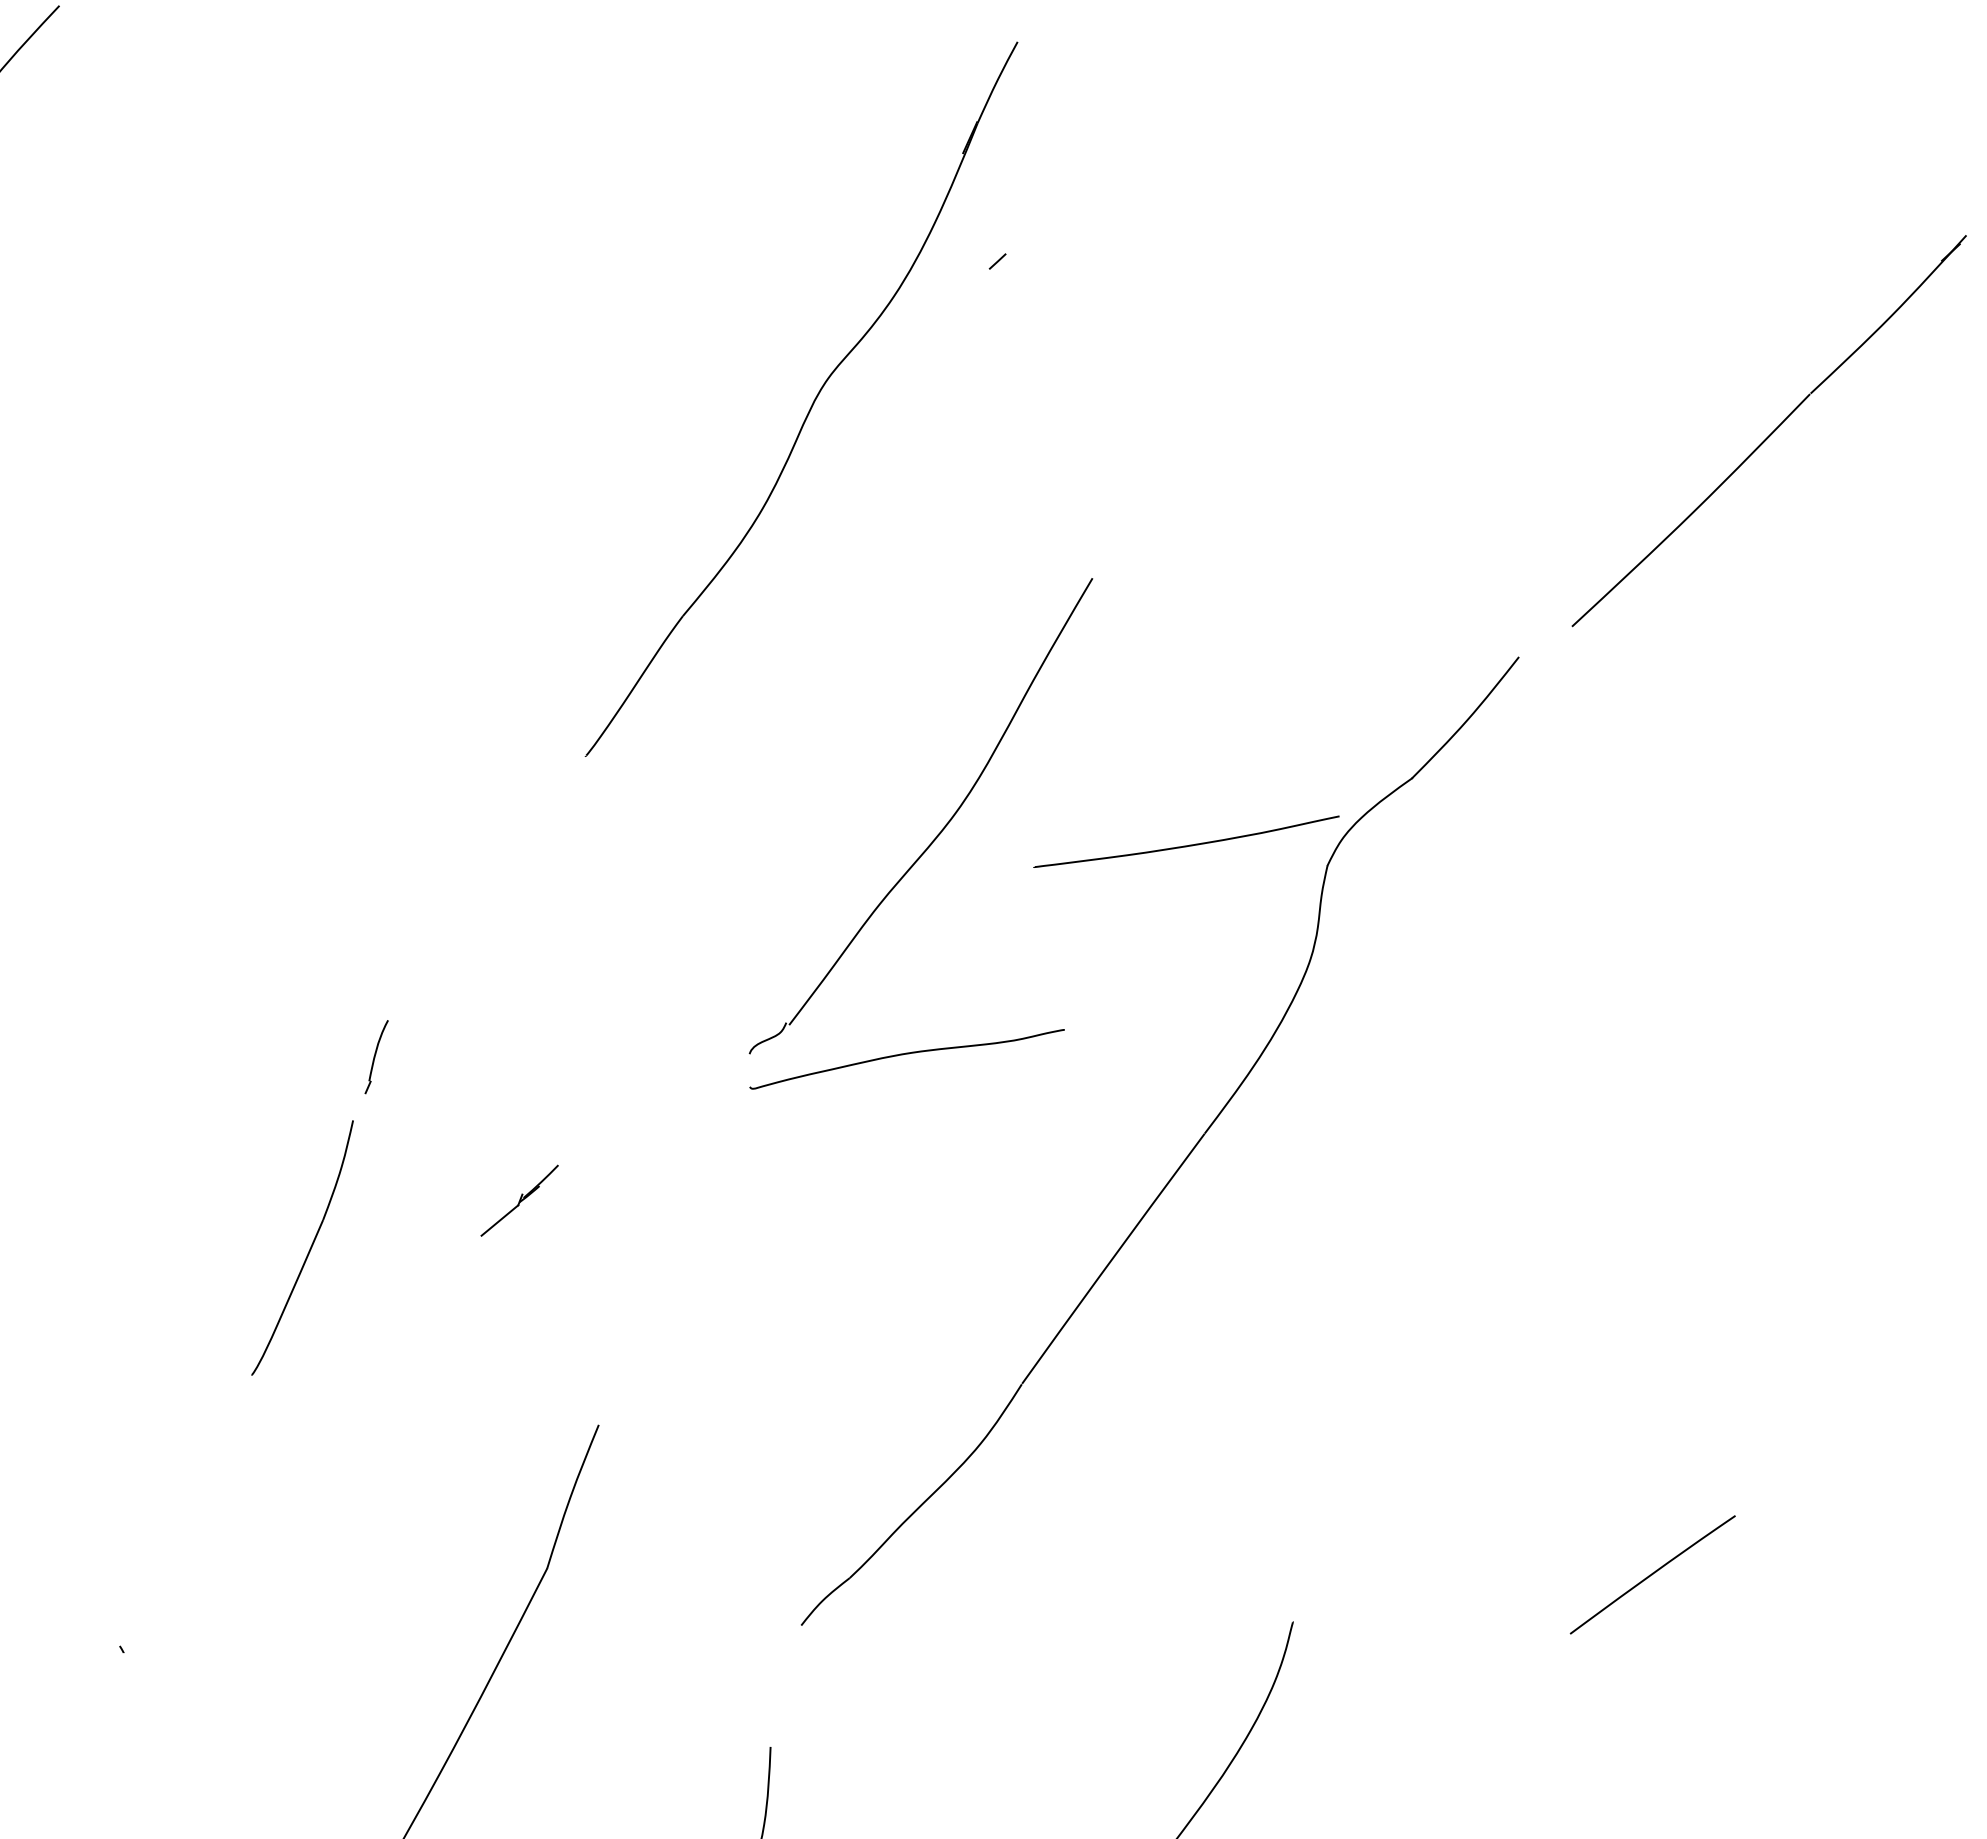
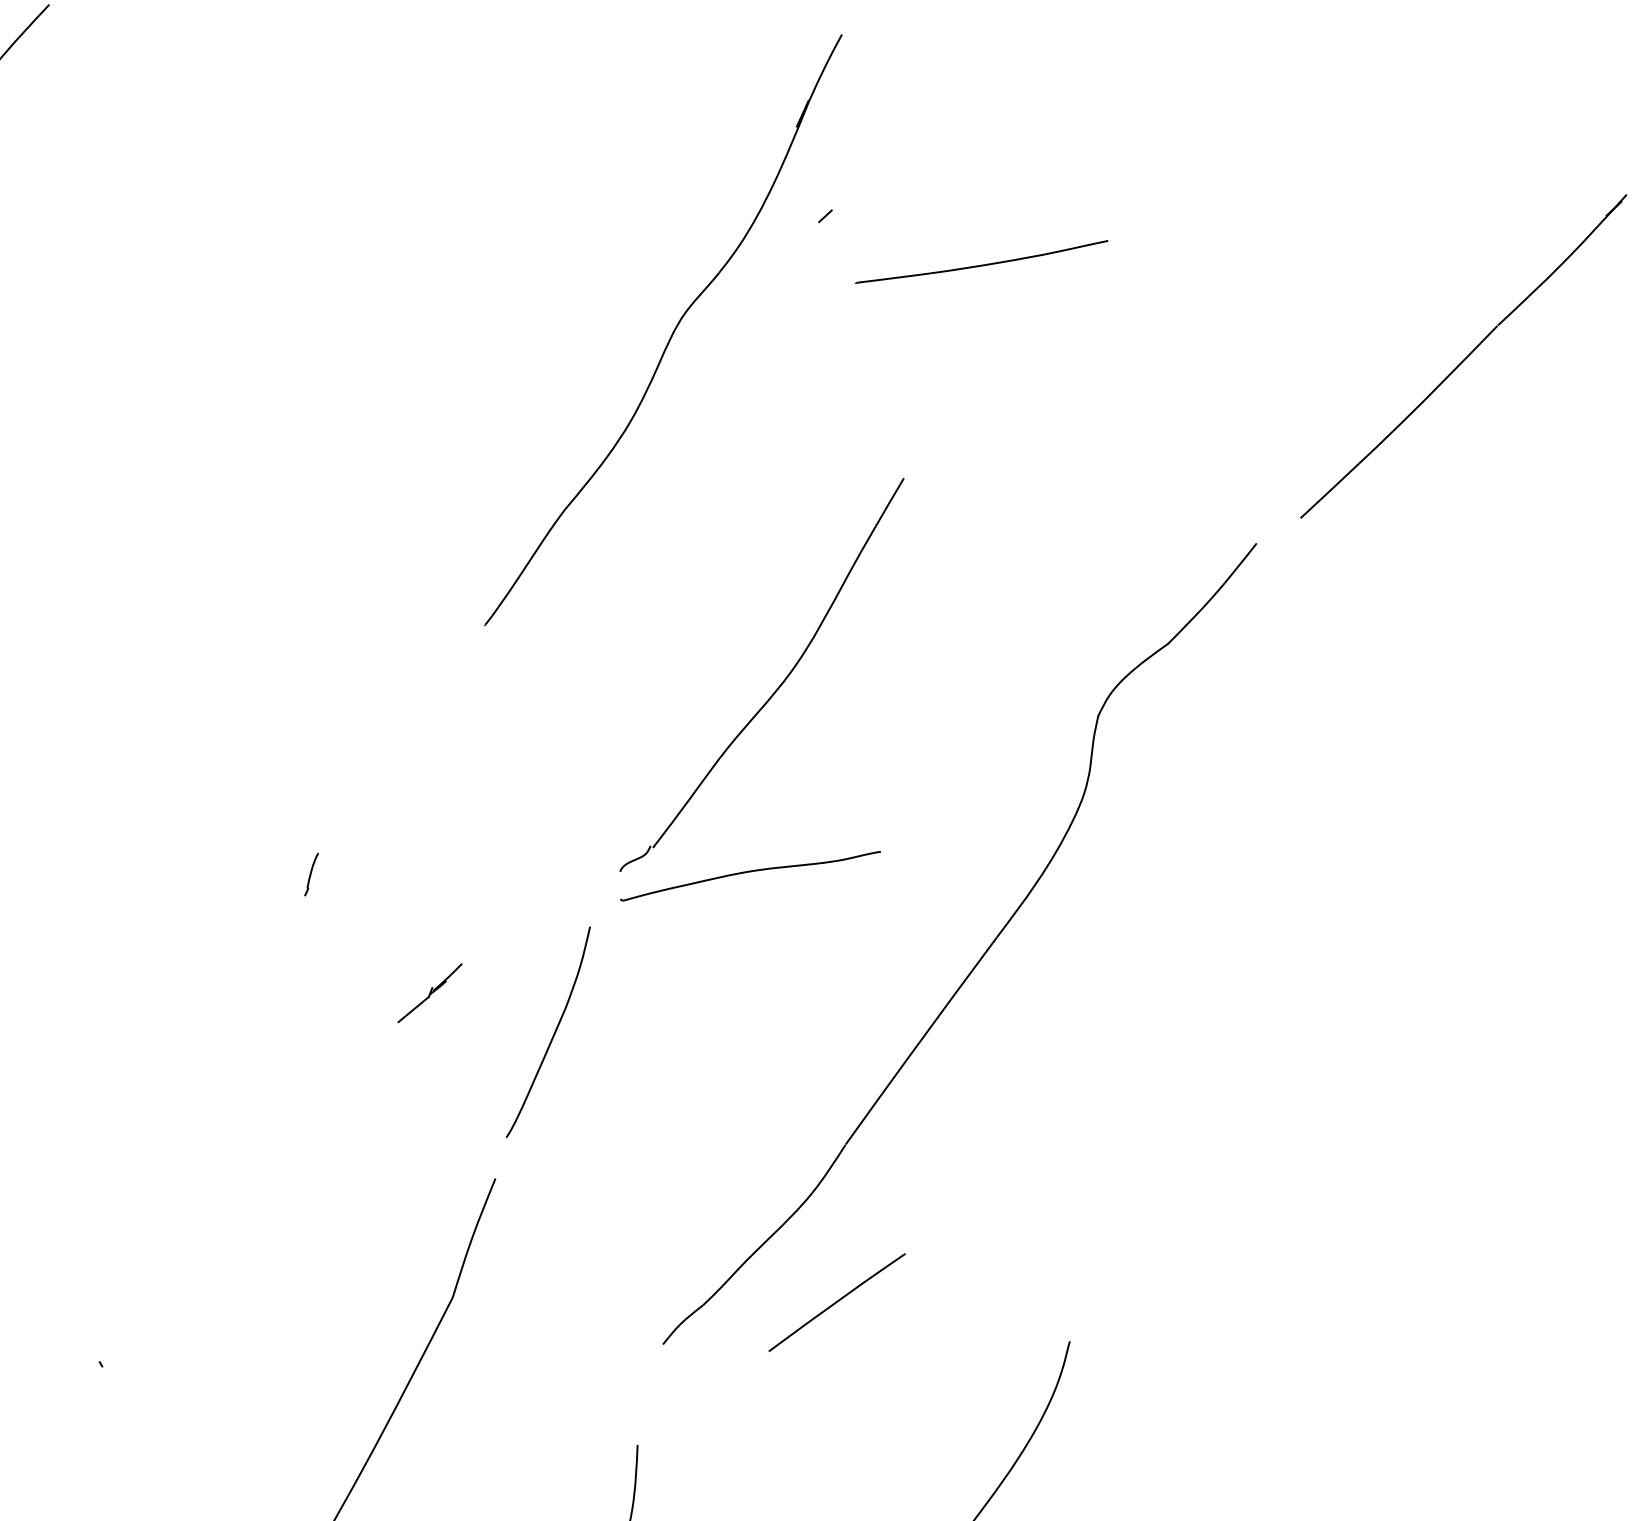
curve: (1186, 845) -> (981, 265), moved
part: (376, 1057) -> (311, 874), size x0.7
part: (309, 1248) -> (553, 1032), moved
curve: (1652, 1574) -> (836, 1302), moved

